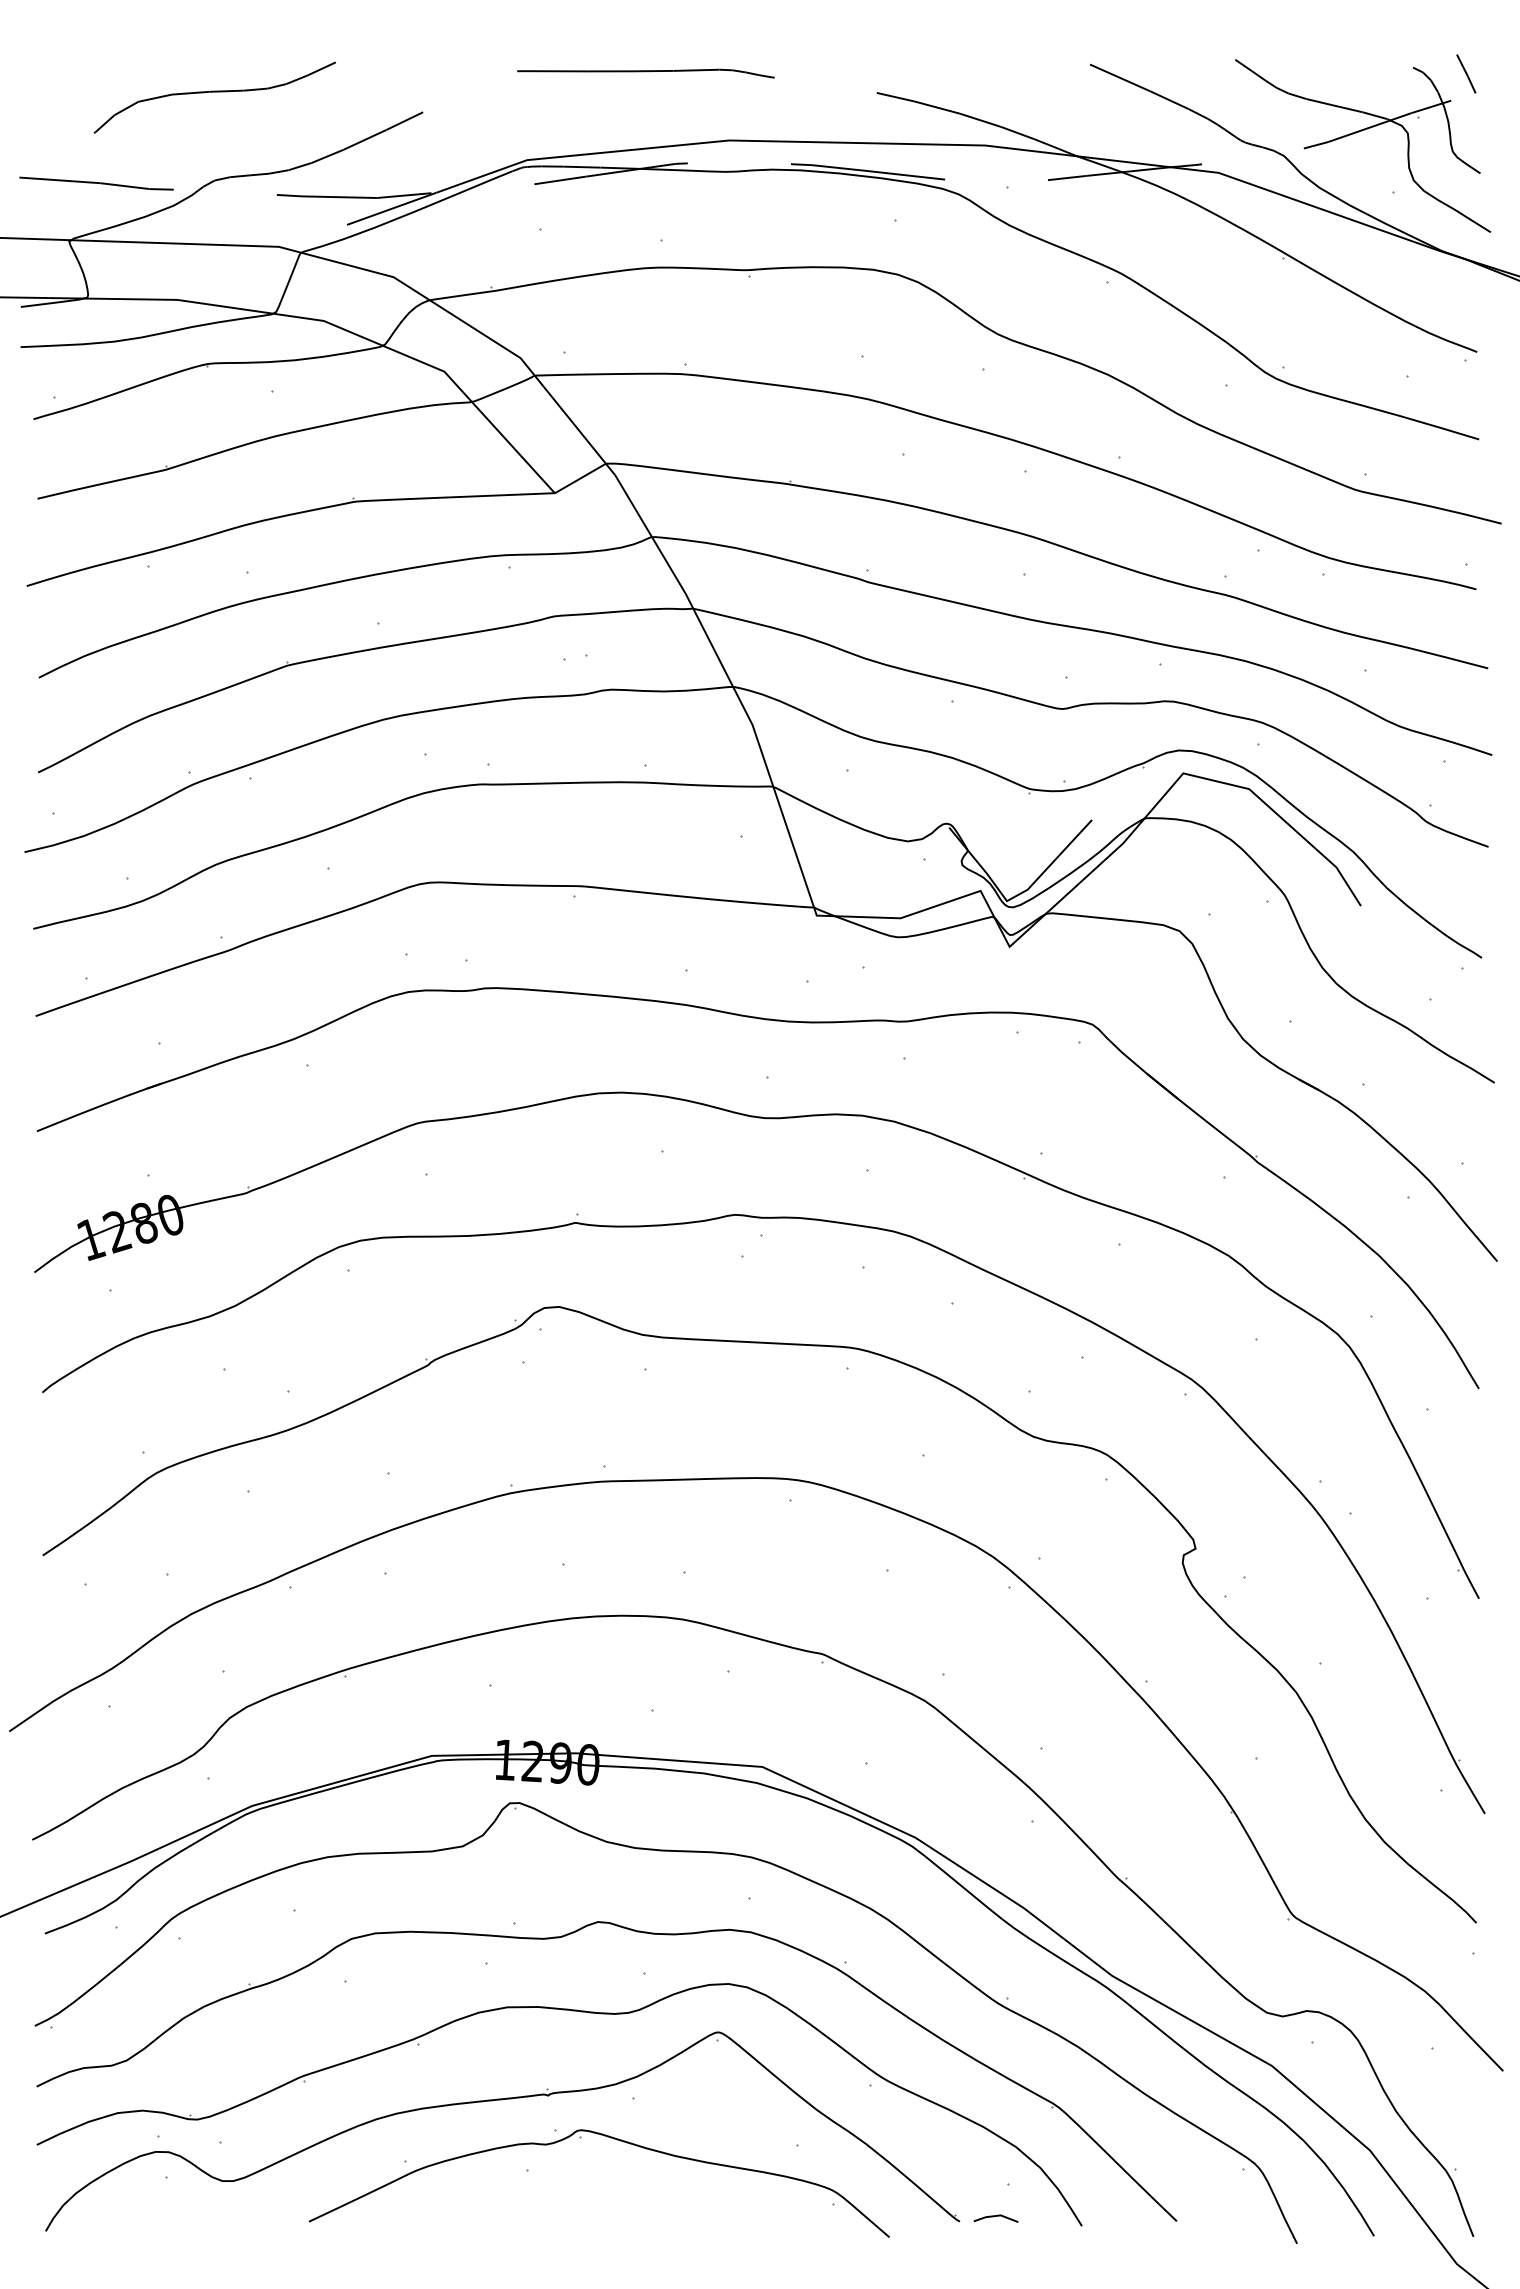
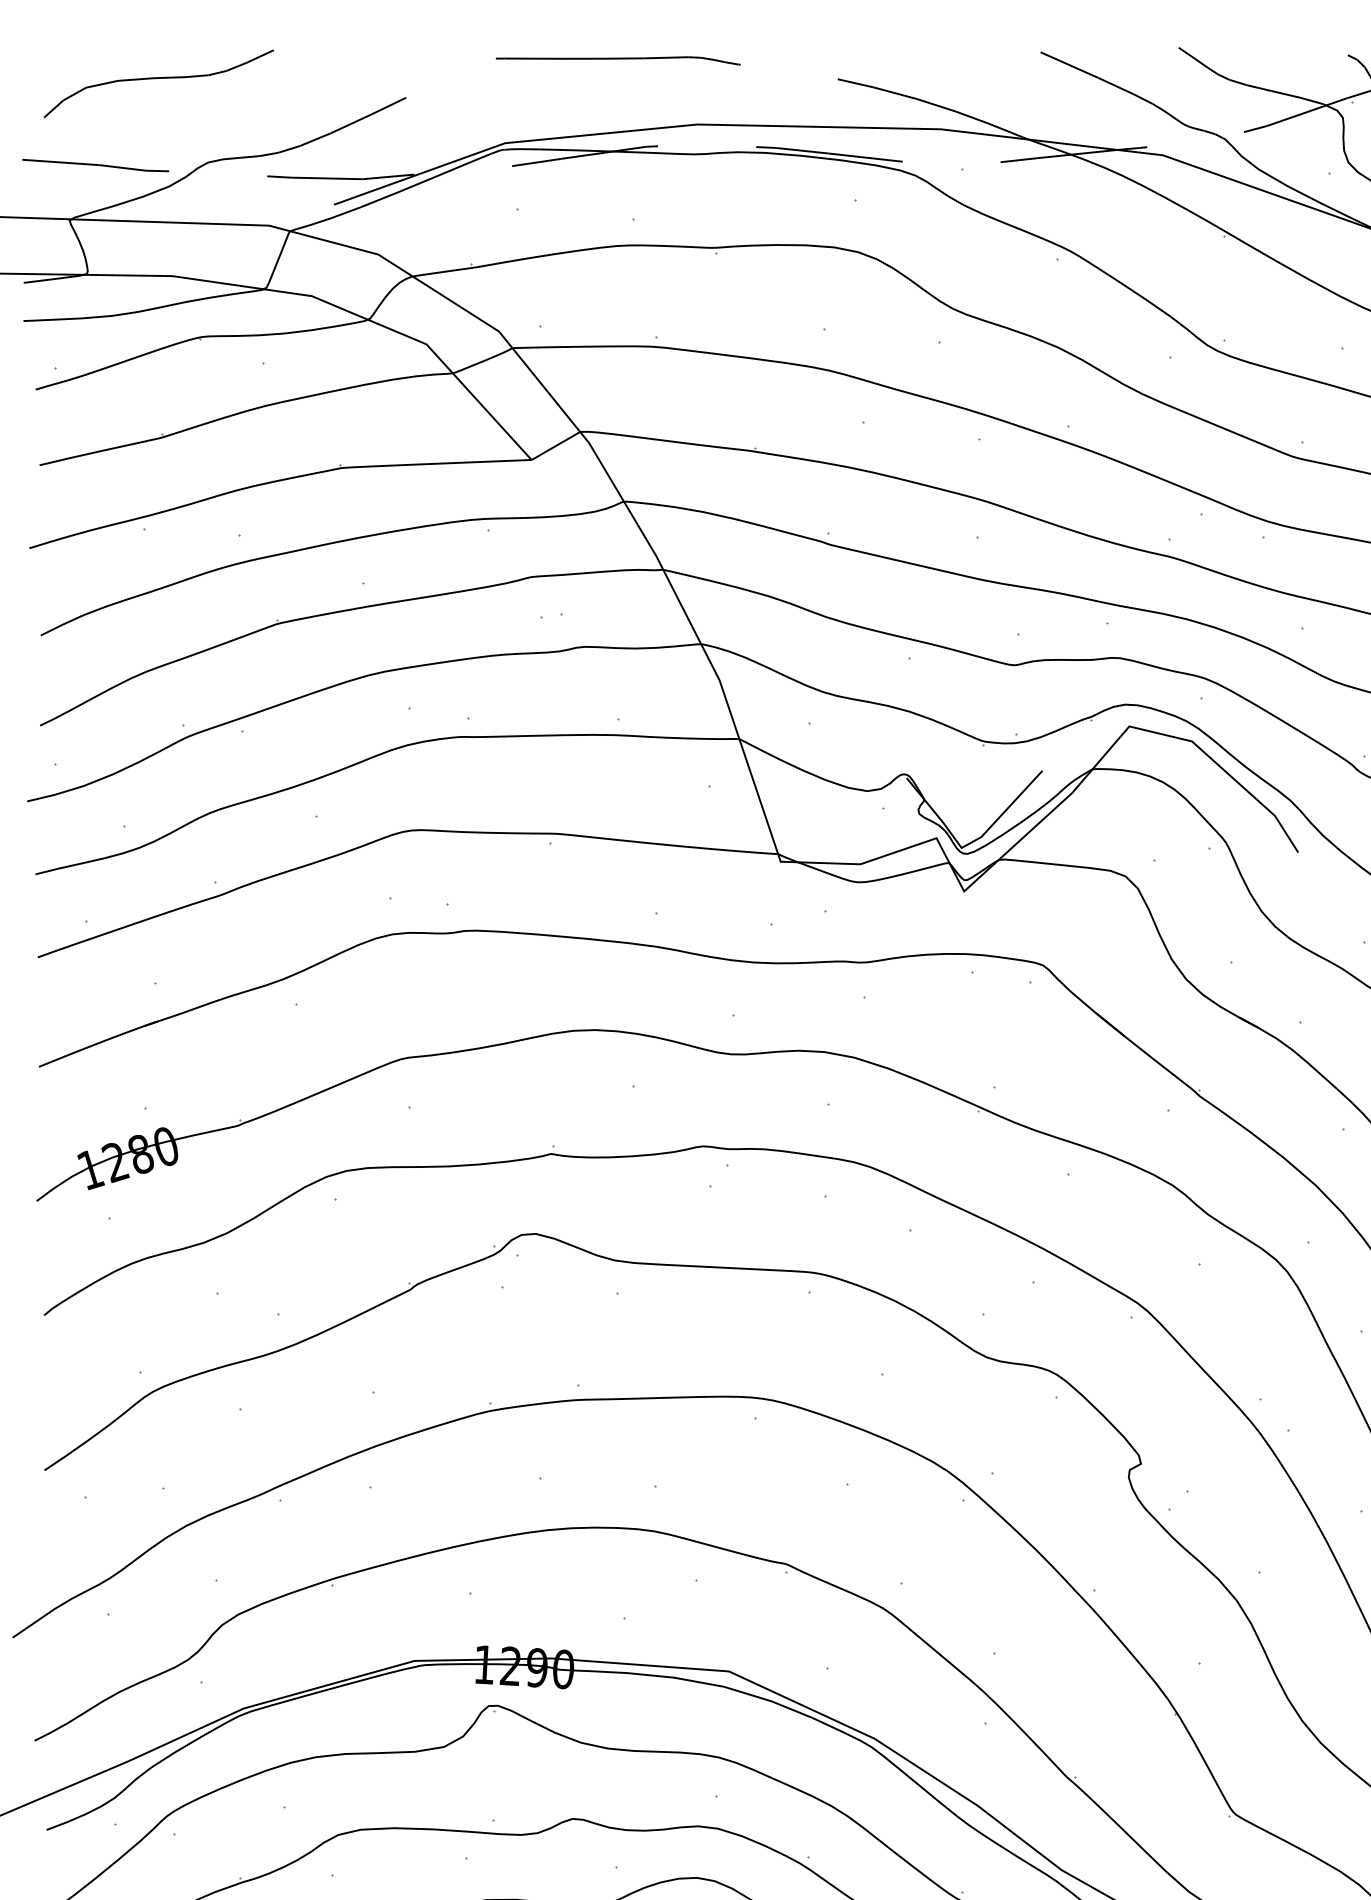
curve: (214, 92) -> (158, 78), moved

